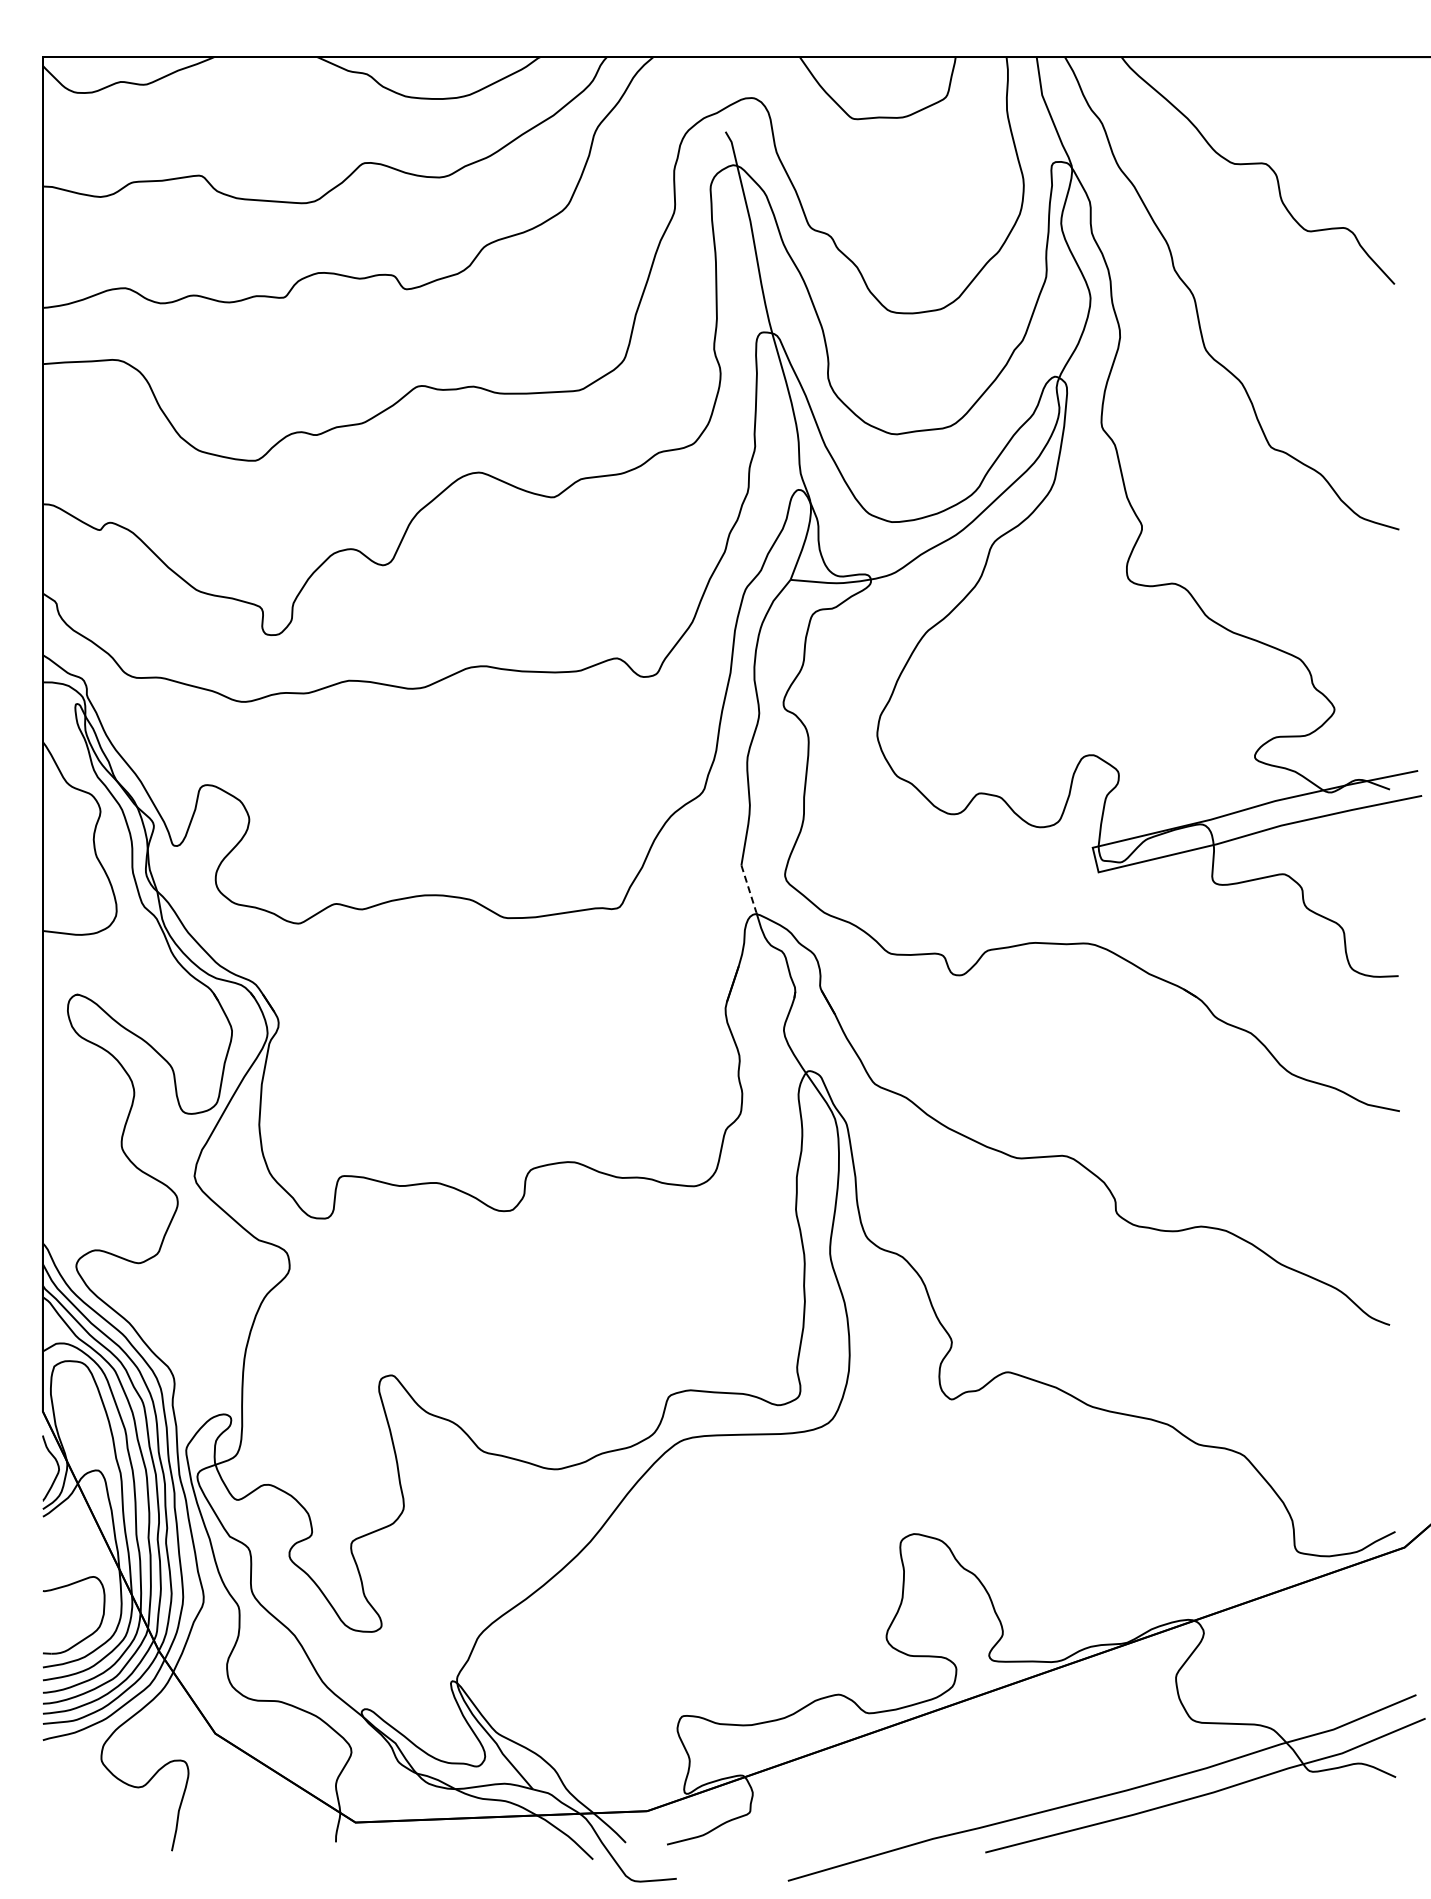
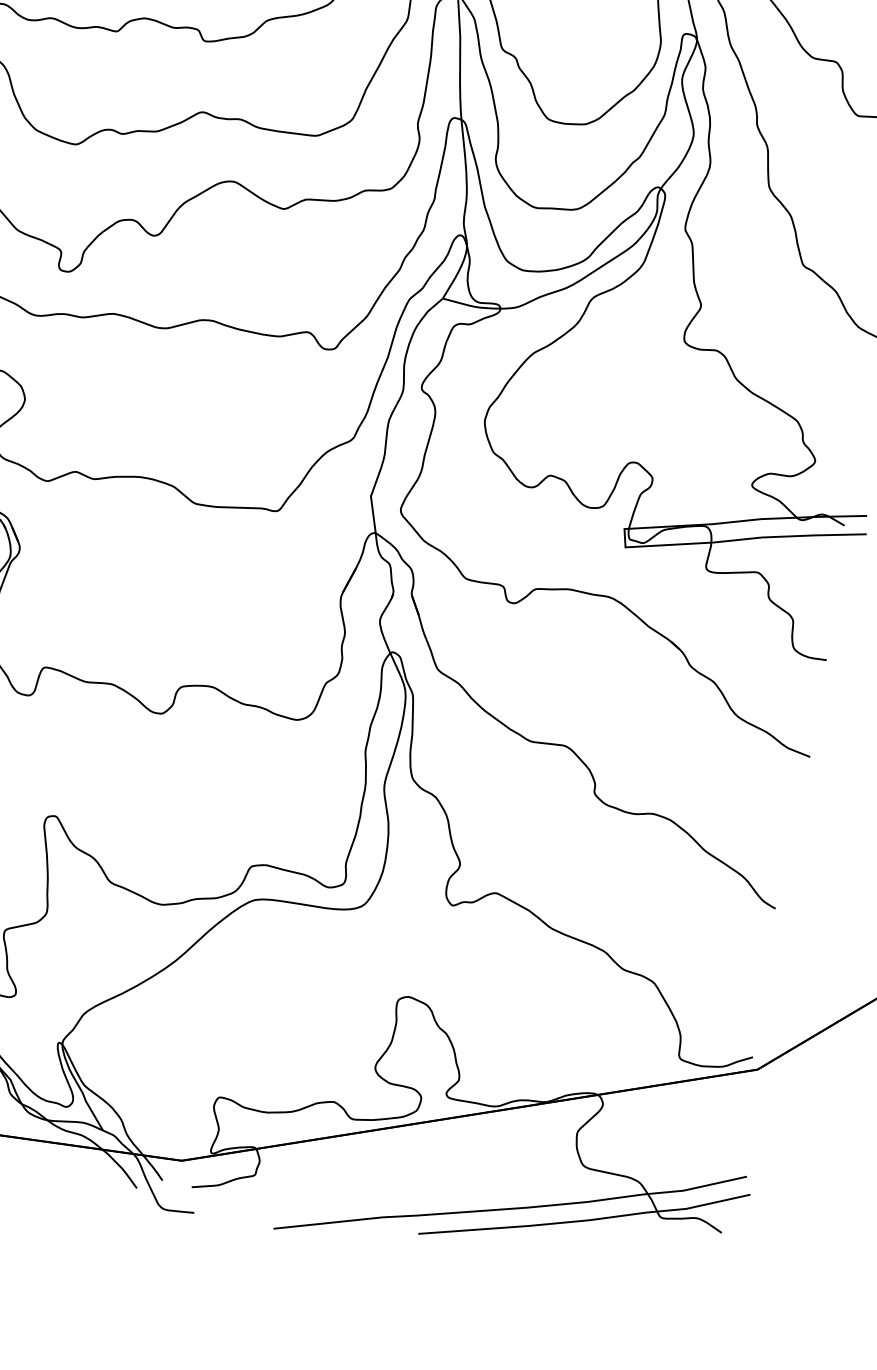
line: (748, 888) -> (373, 513), dashed -> solid

